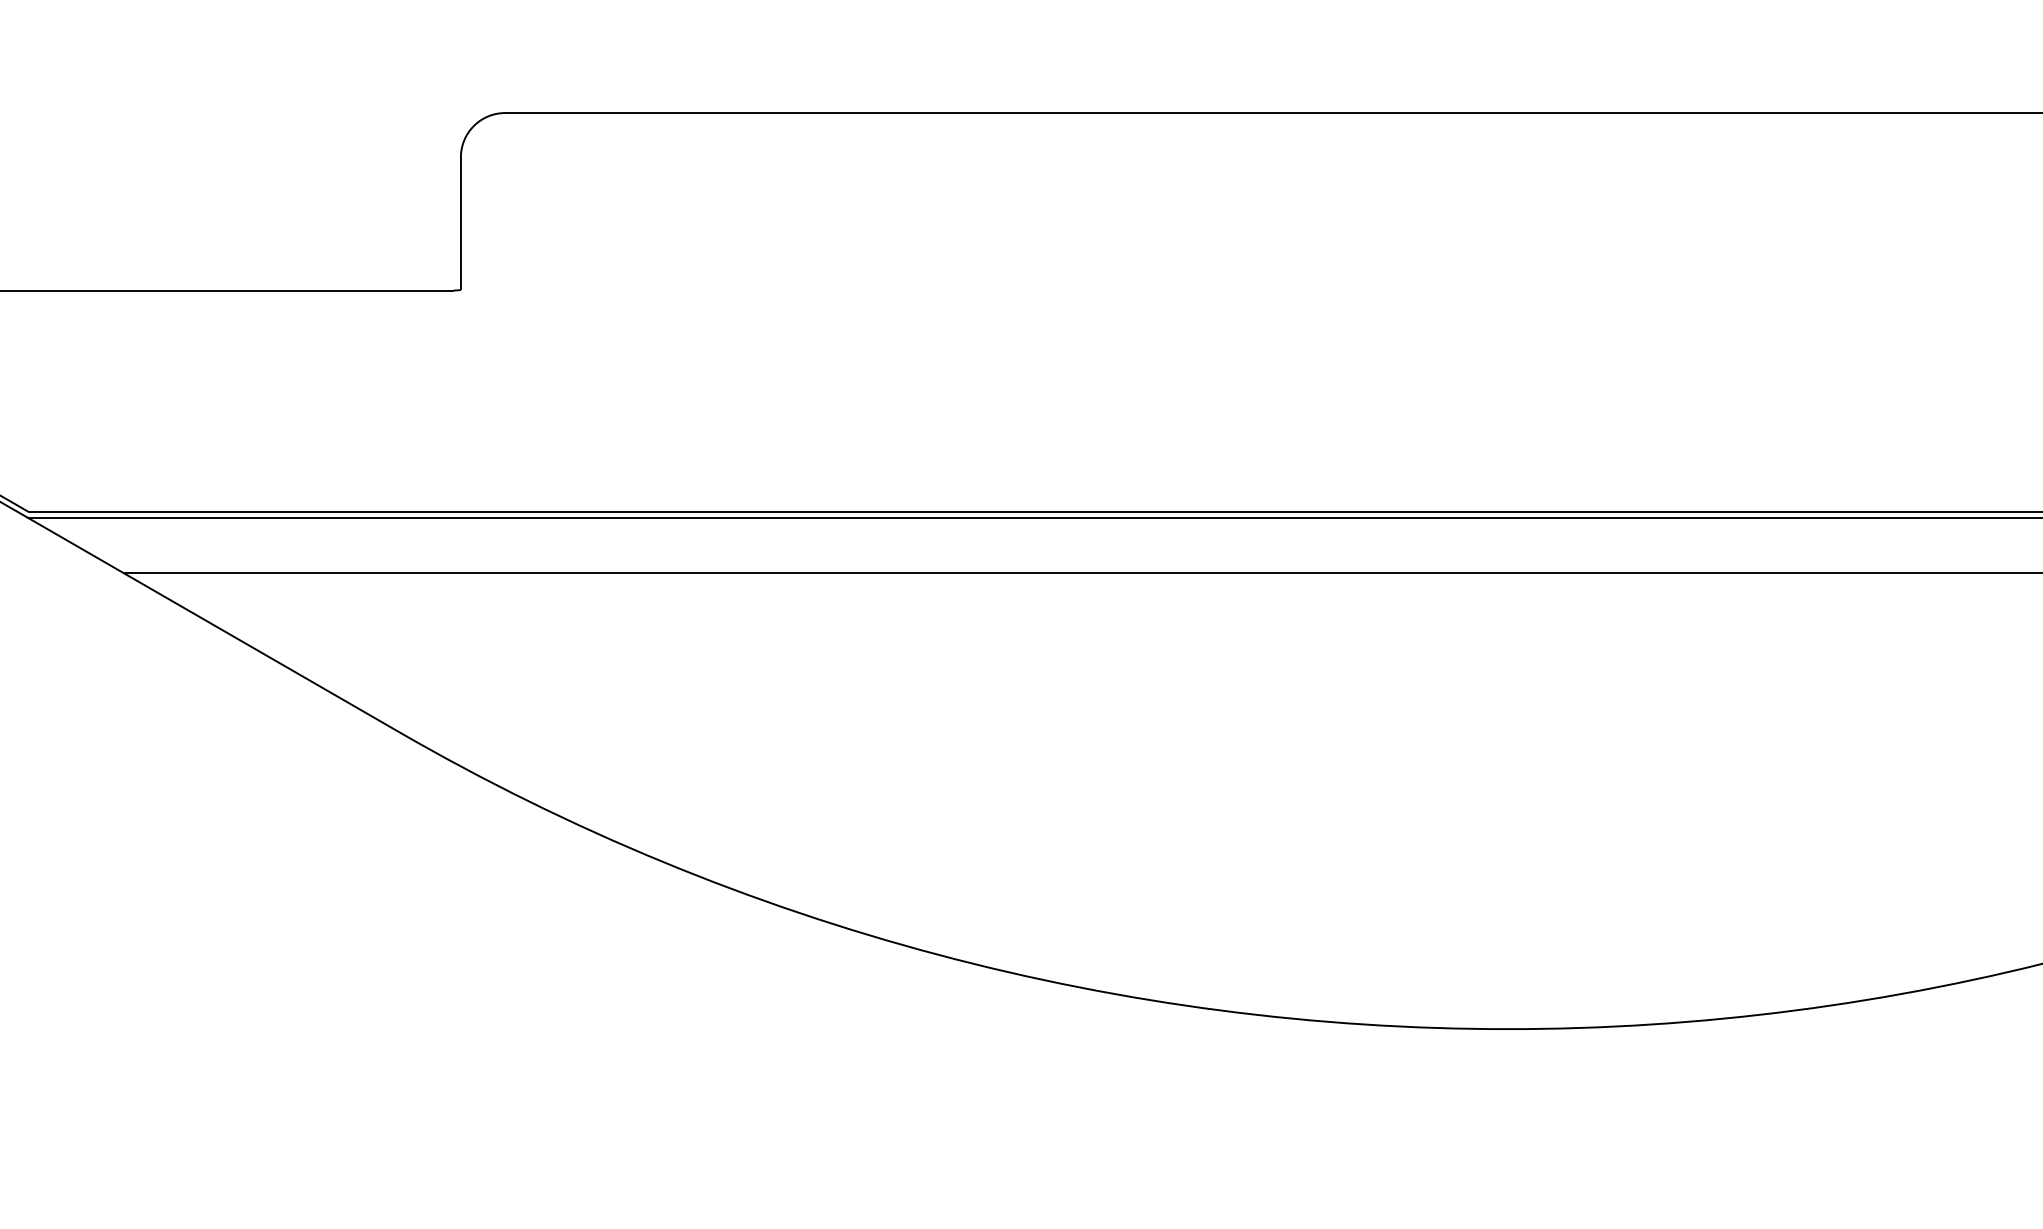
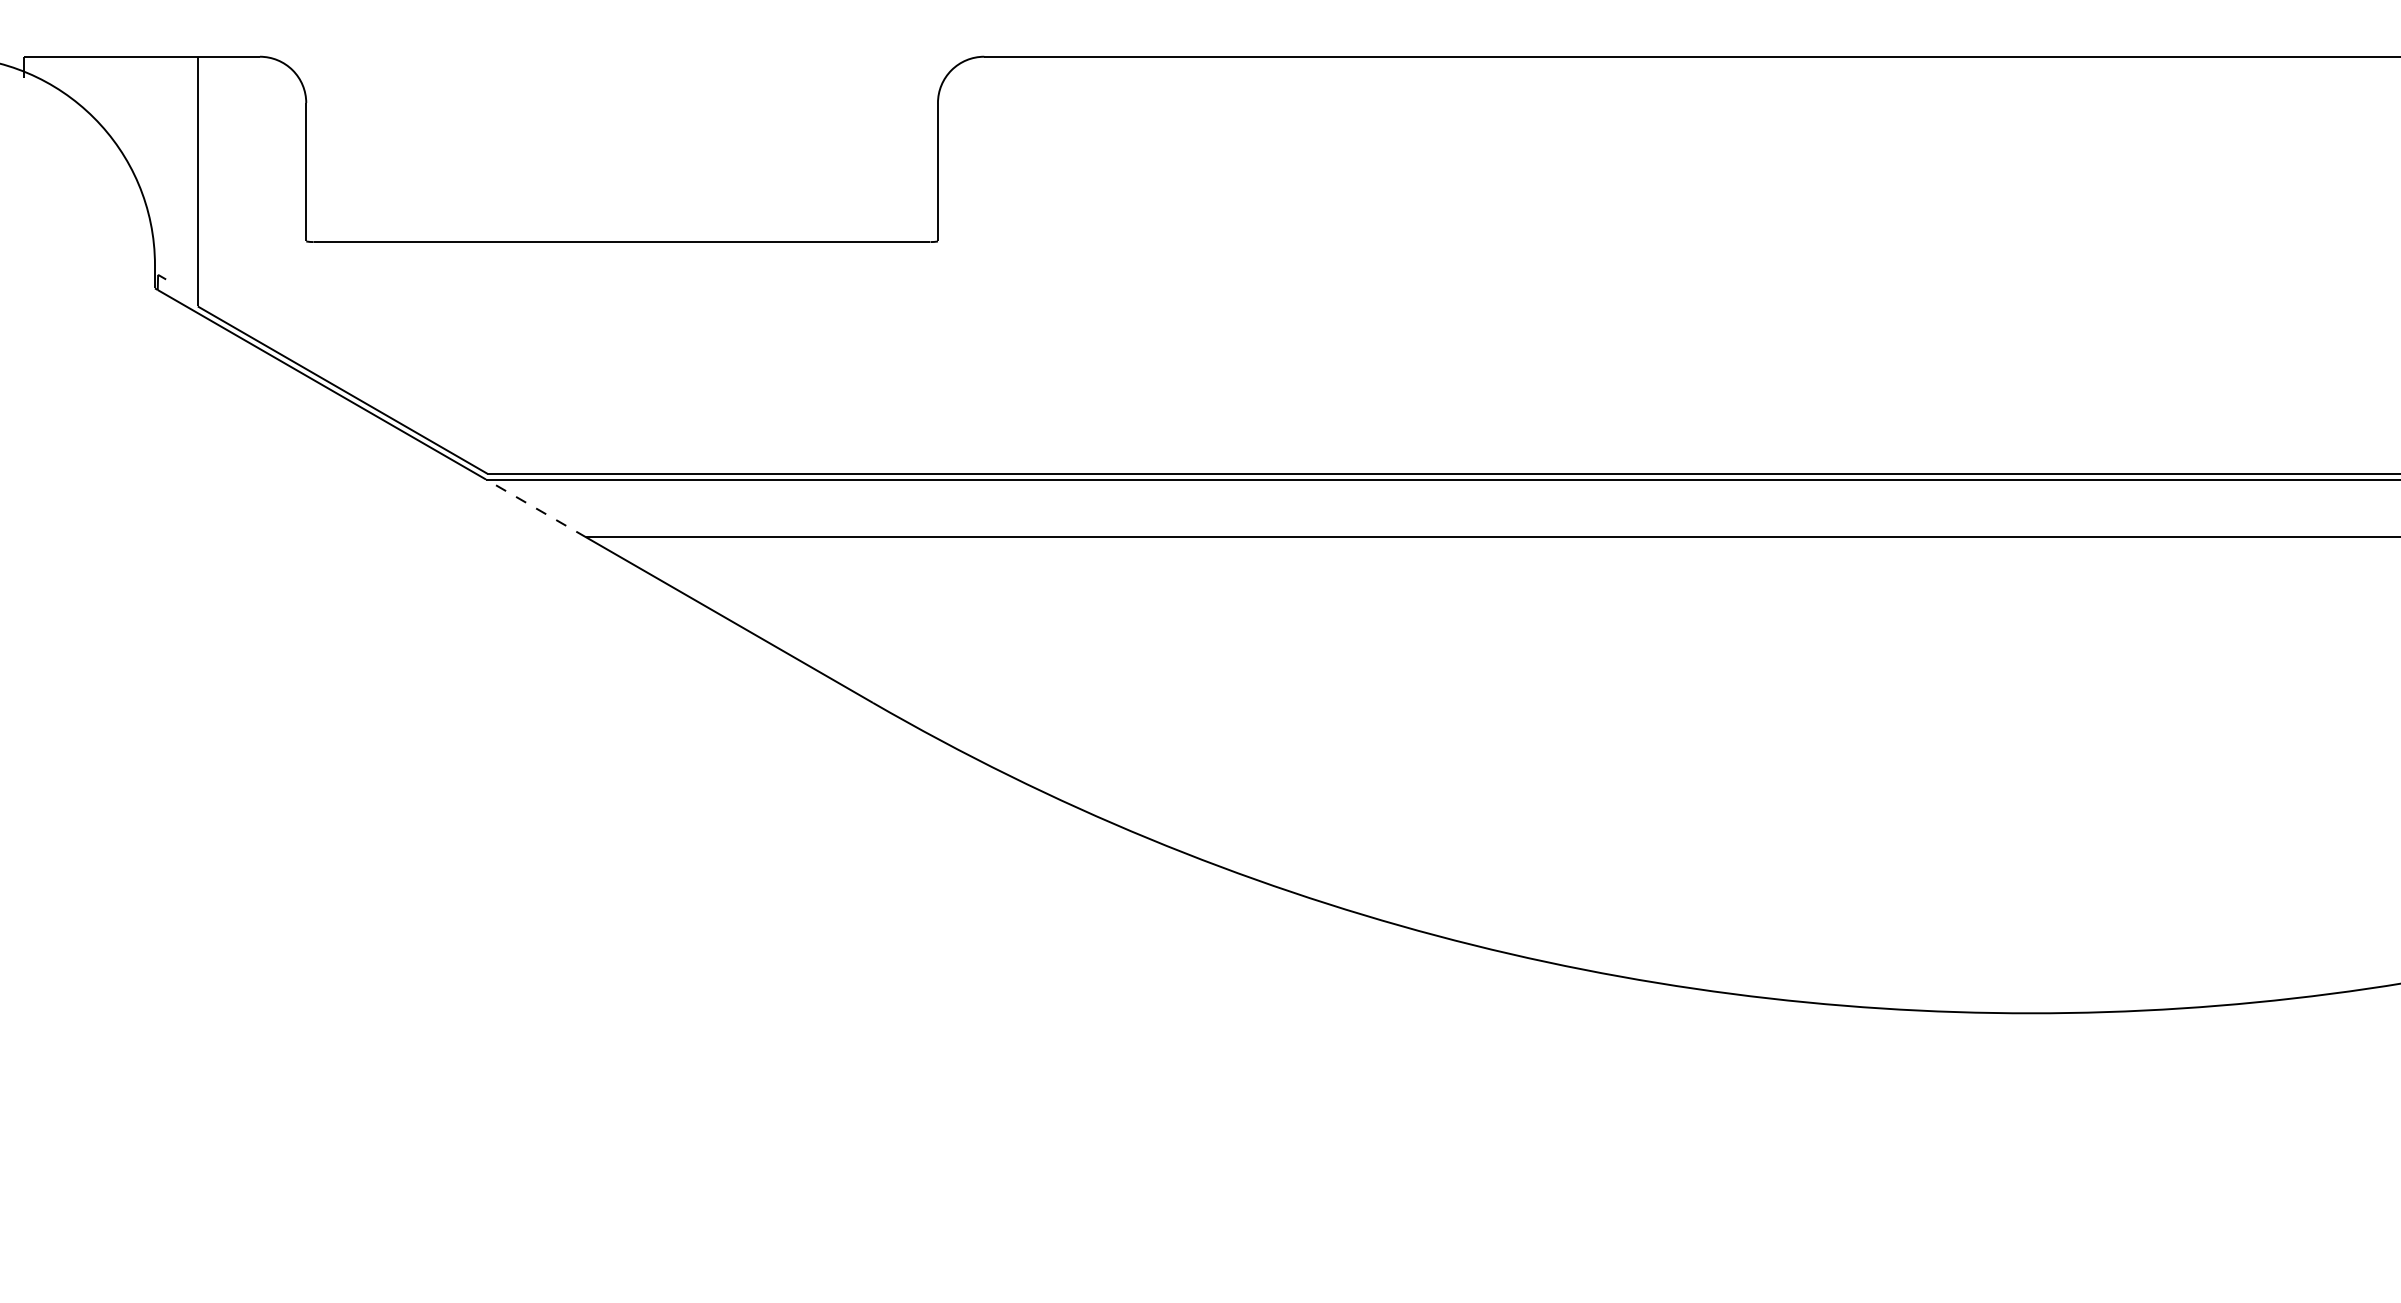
line: (76, 545) -> (536, 508), solid -> dashed

